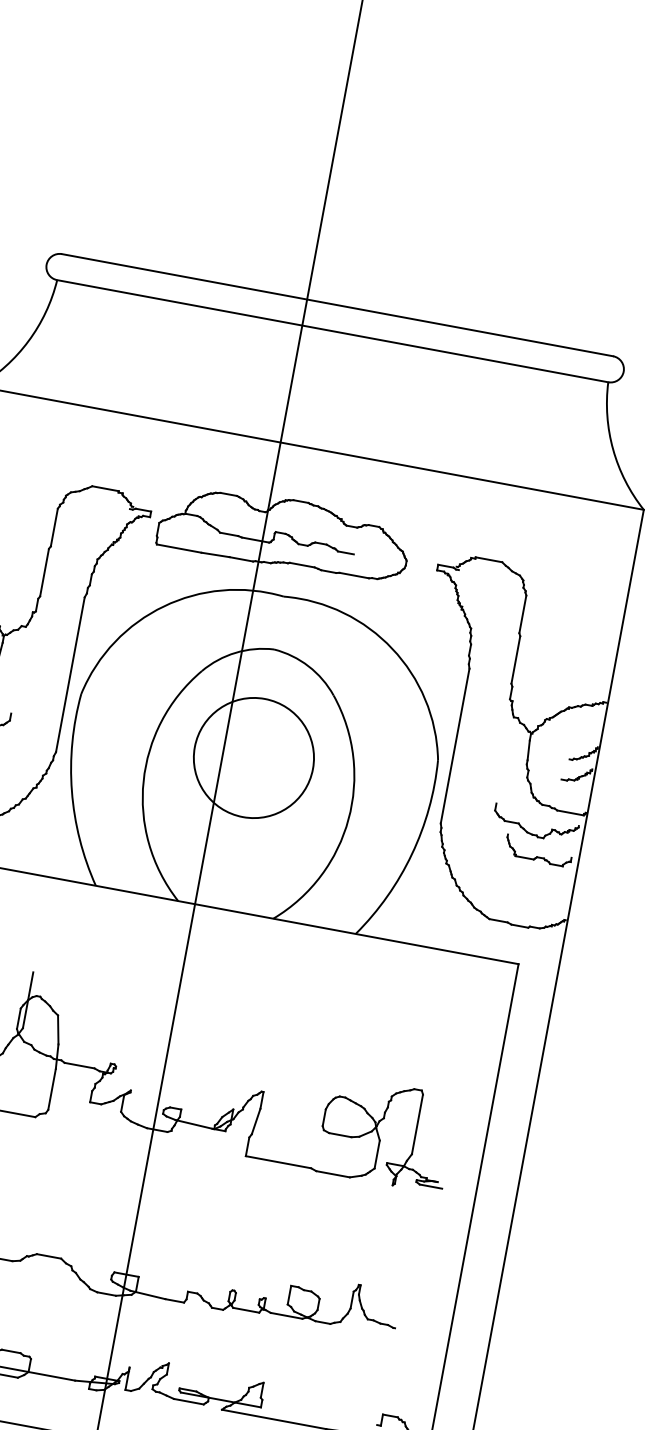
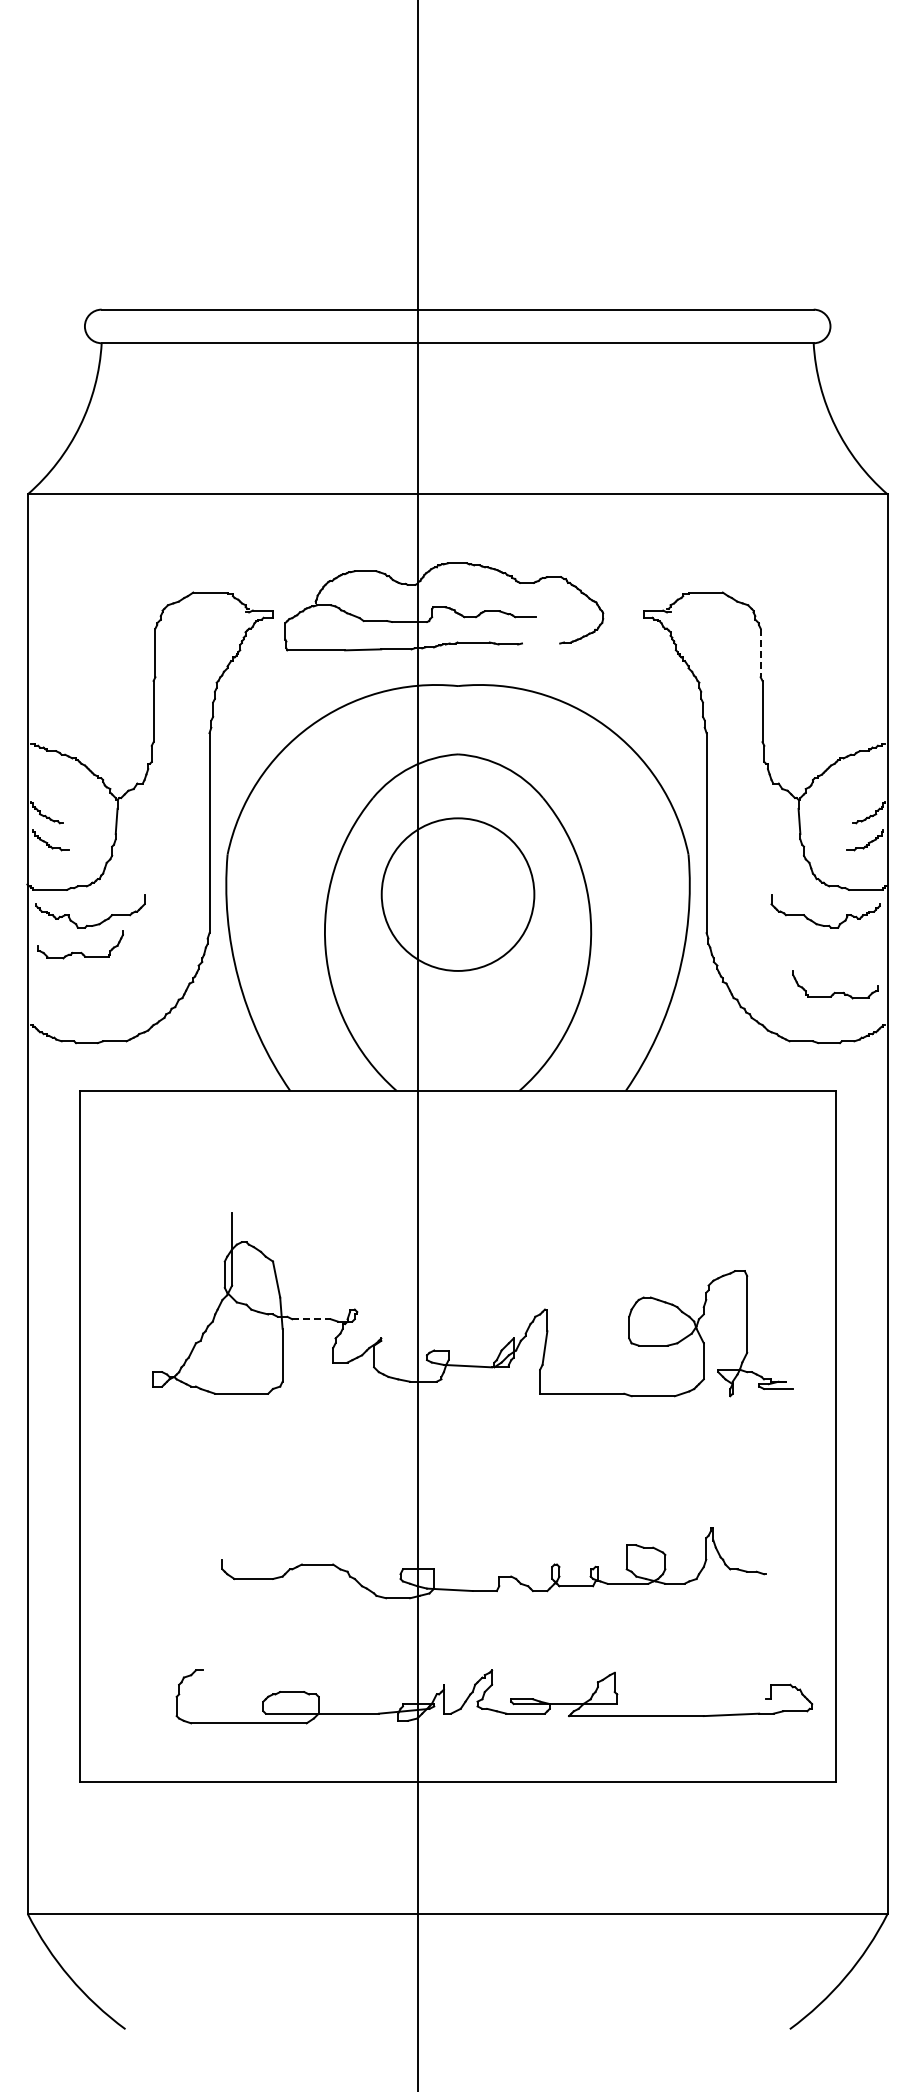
line: (354, 575) -> (541, 643), removed
line: (522, 614) -> (760, 653), solid -> dashed
part: (537, 856) -> (834, 991), moved
line: (80, 1066) -> (312, 1319), solid -> dashed

